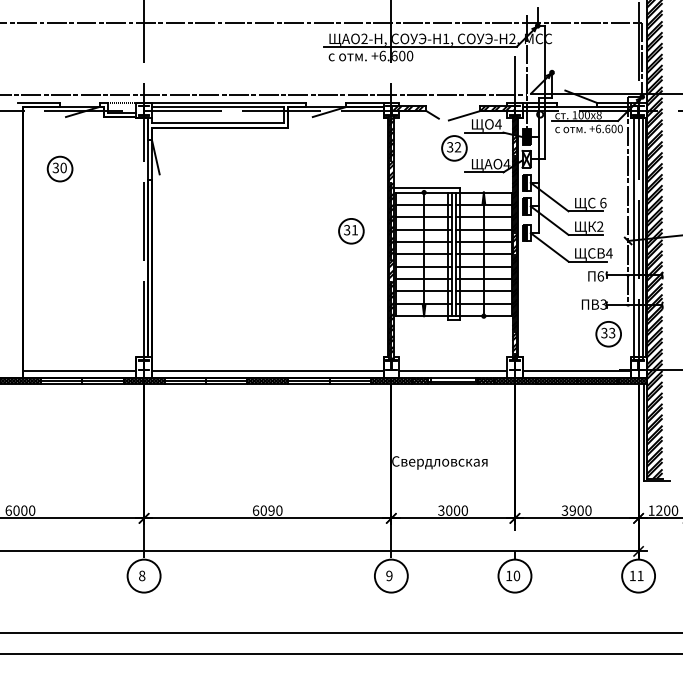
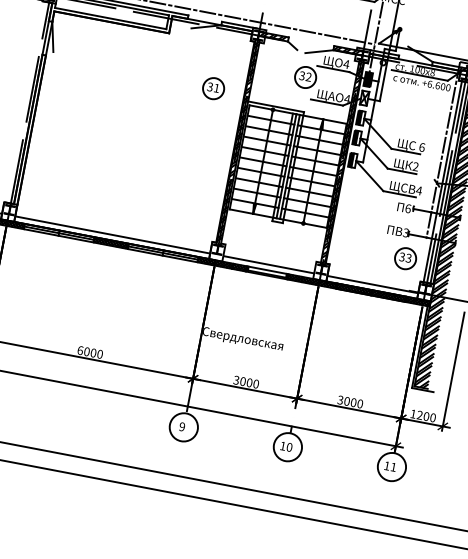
part: (351, 231) -> (213, 88), moved
text: (271, 510) -> (93, 352), 6090 -> 6000
text: (572, 510) -> (346, 401), 3900 -> 3000

